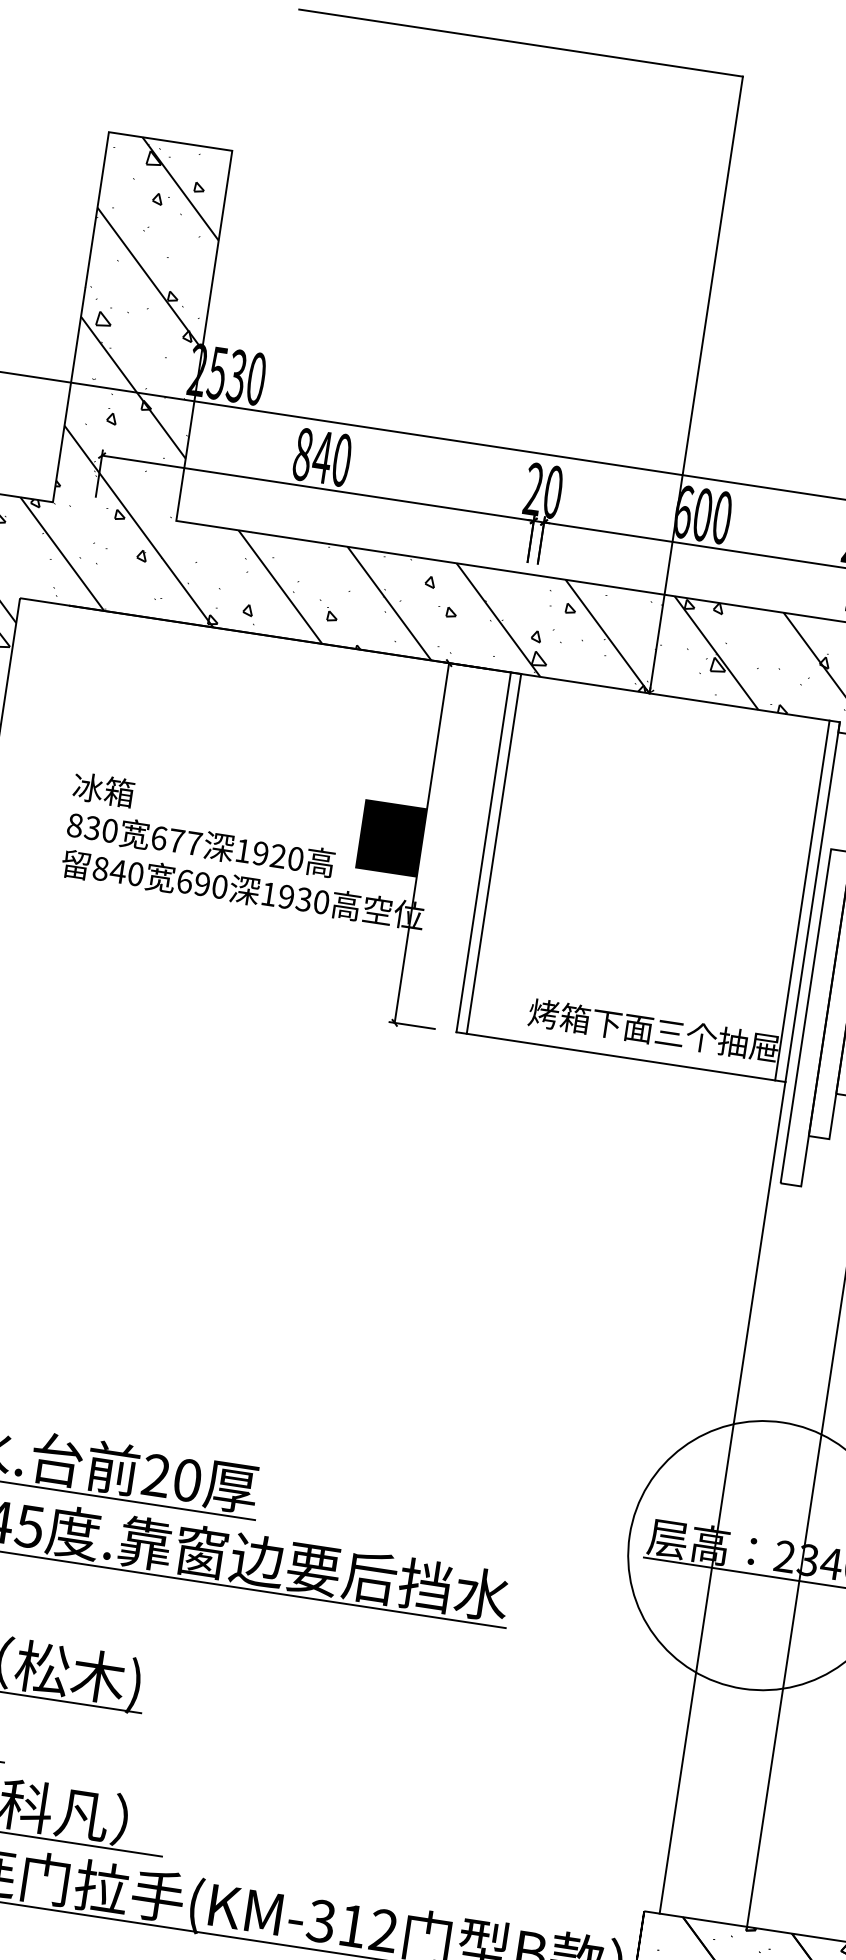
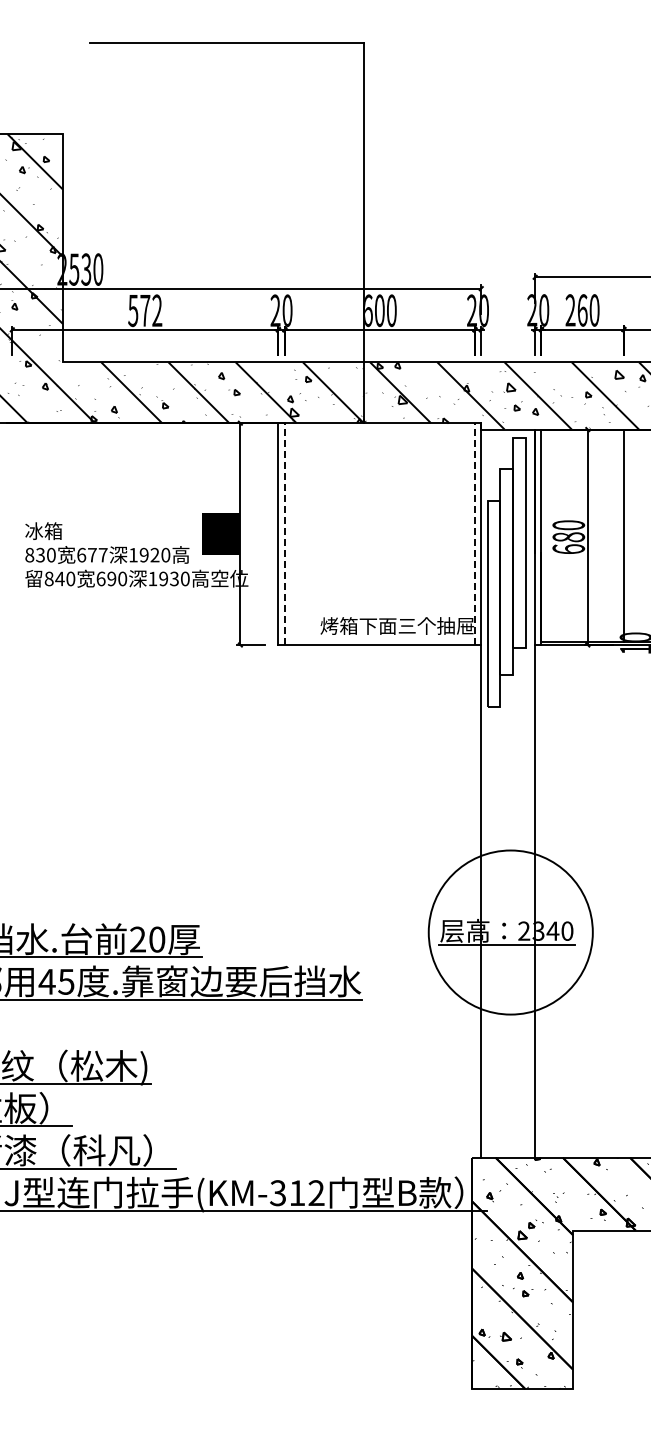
text: (322, 457) -> (145, 310), 840 -> 572
line: (493, 854) -> (284, 534), solid -> dashed
line: (801, 901) -> (474, 534), solid -> dashed

